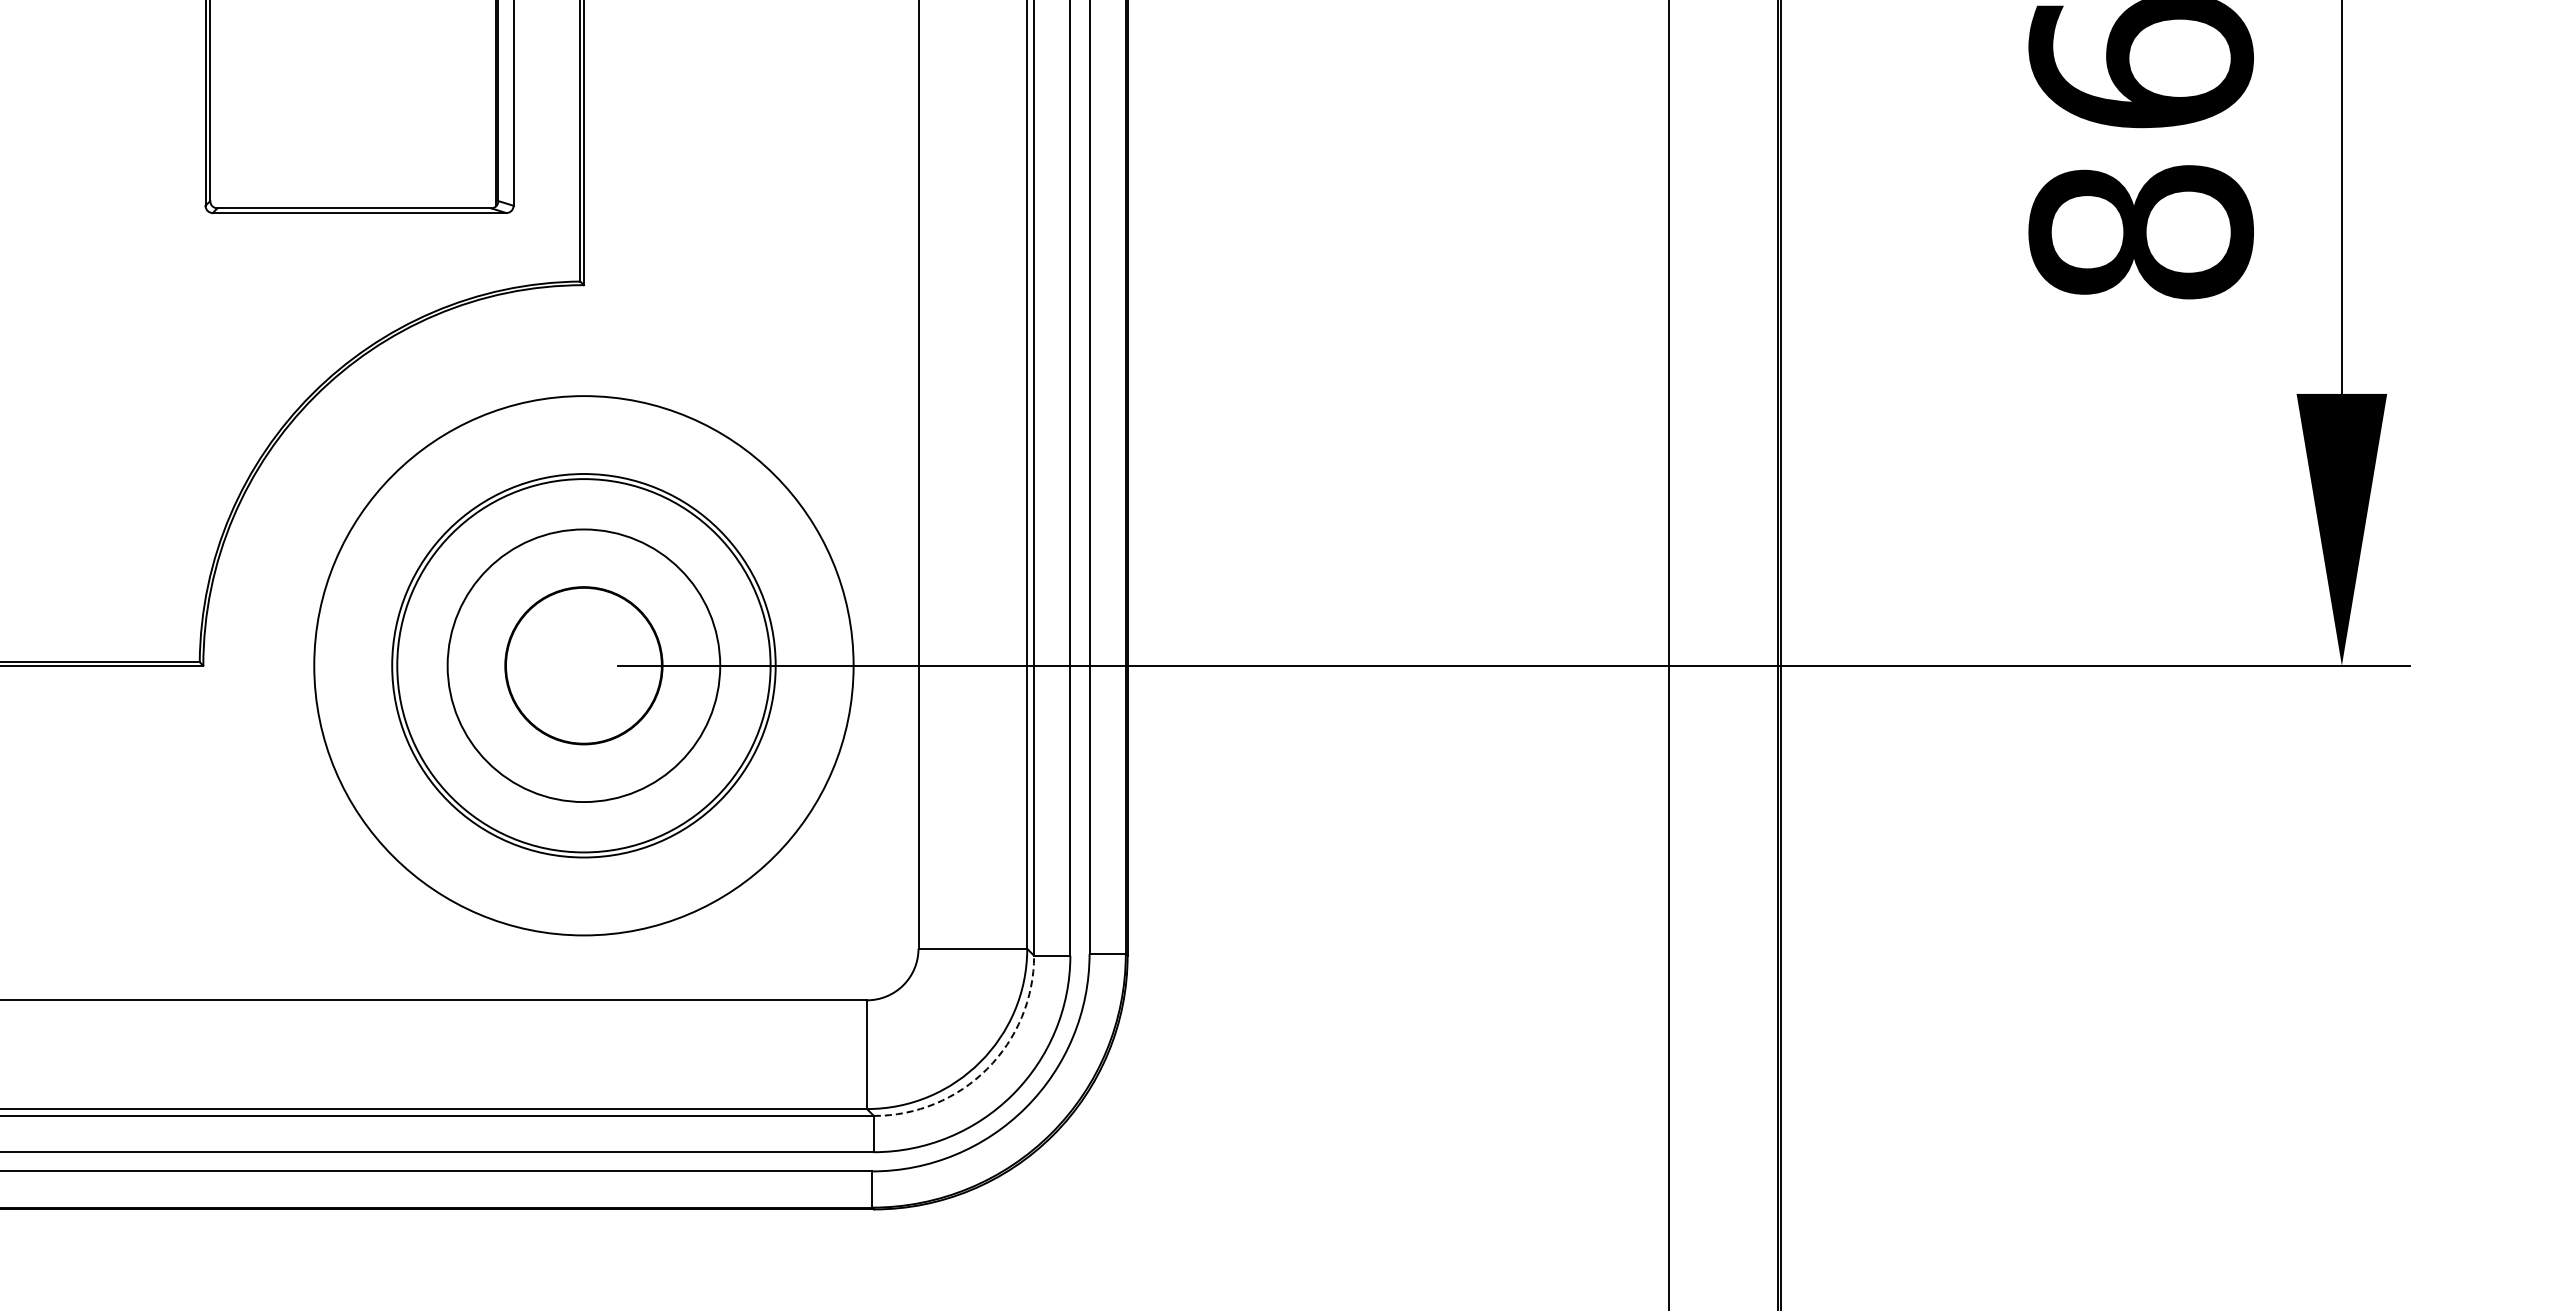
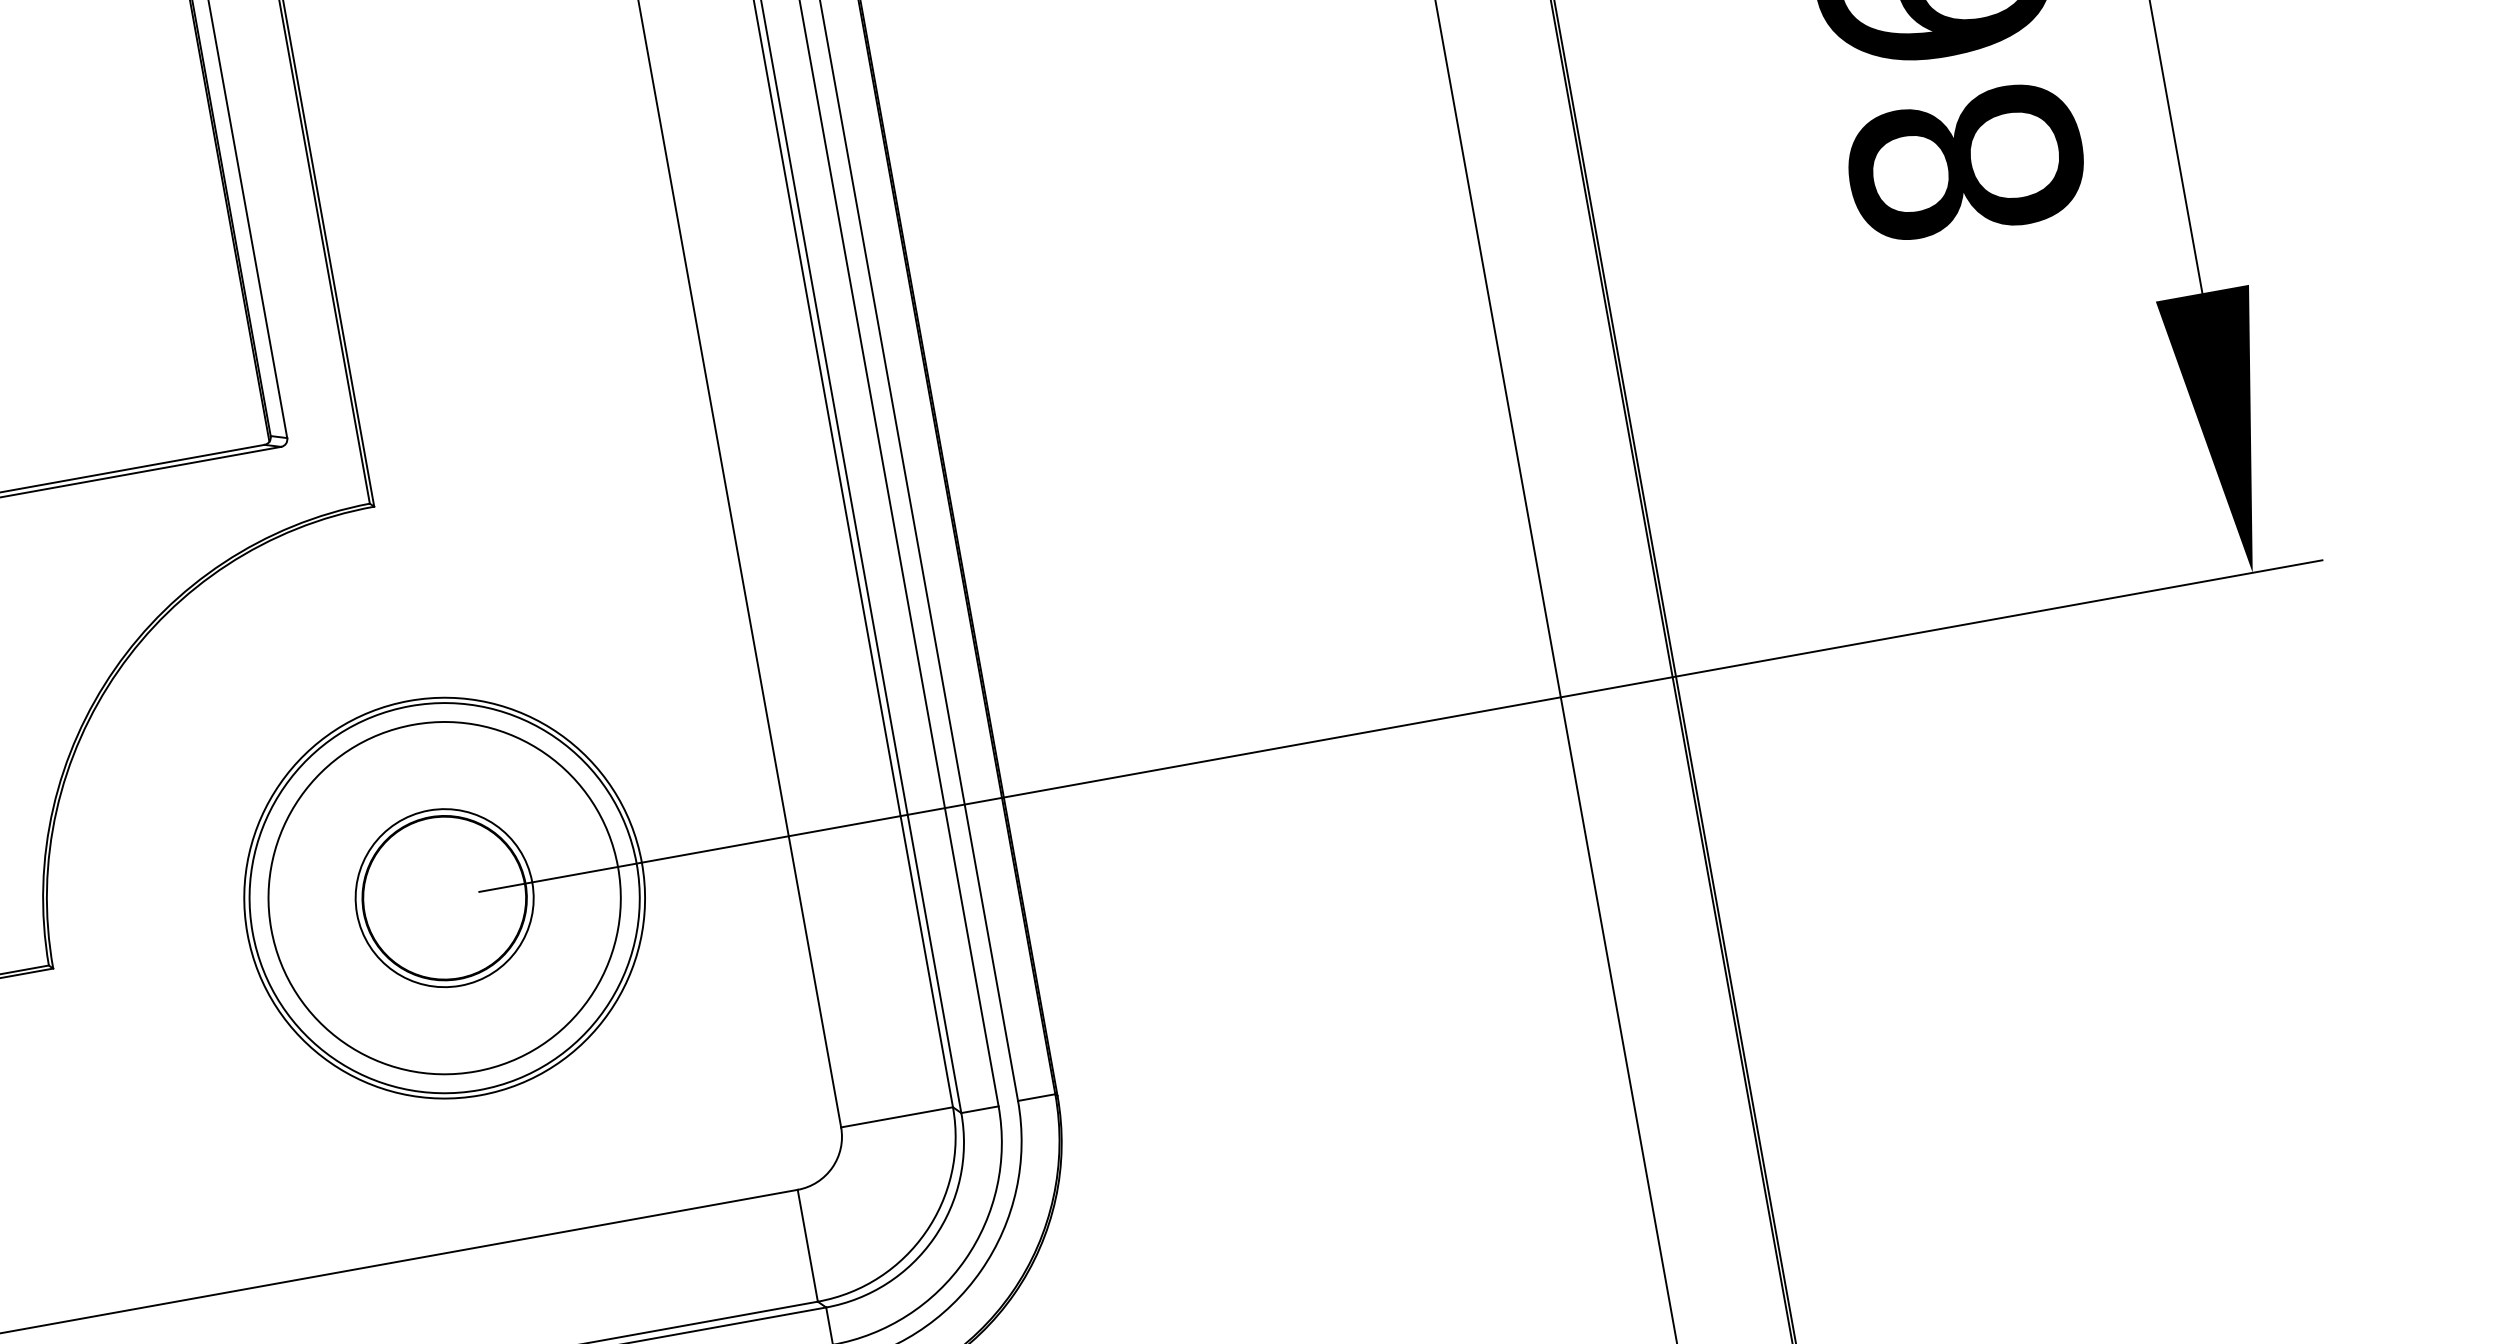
circle: (583, 665) -> (444, 897), size x0.62
circle: (583, 665) -> (444, 897), size x0.62
arc: (987, 1069) -> (934, 1238), dashed -> solid

